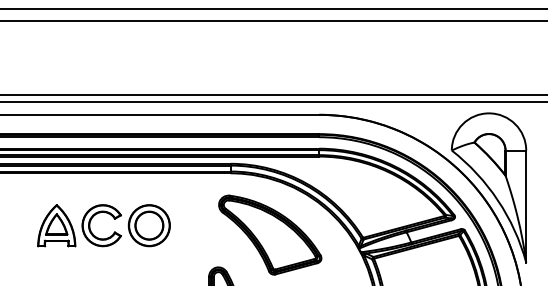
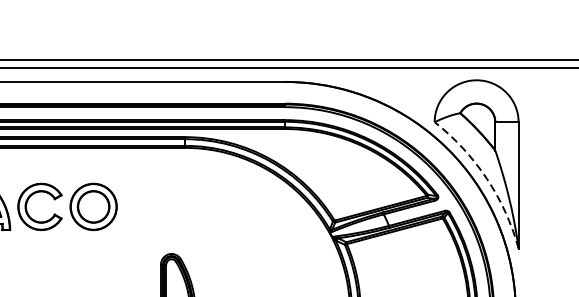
arc: (498, 200) -> (487, 178), solid -> dashed
part: (270, 234) -> (230, 216), removed

